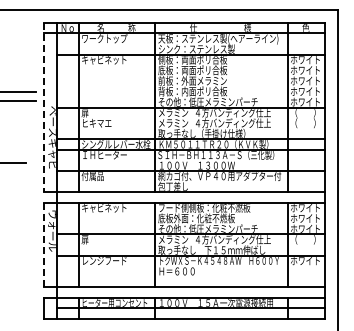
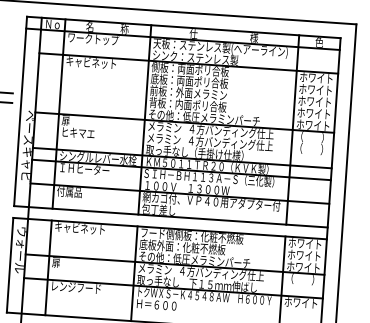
line: (44, 107) -> (20, 111), dashed -> solid
line: (44, 245) -> (10, 265), dashed -> solid

